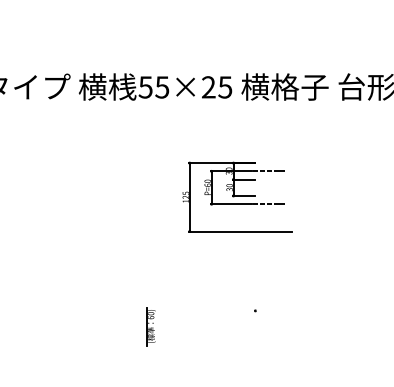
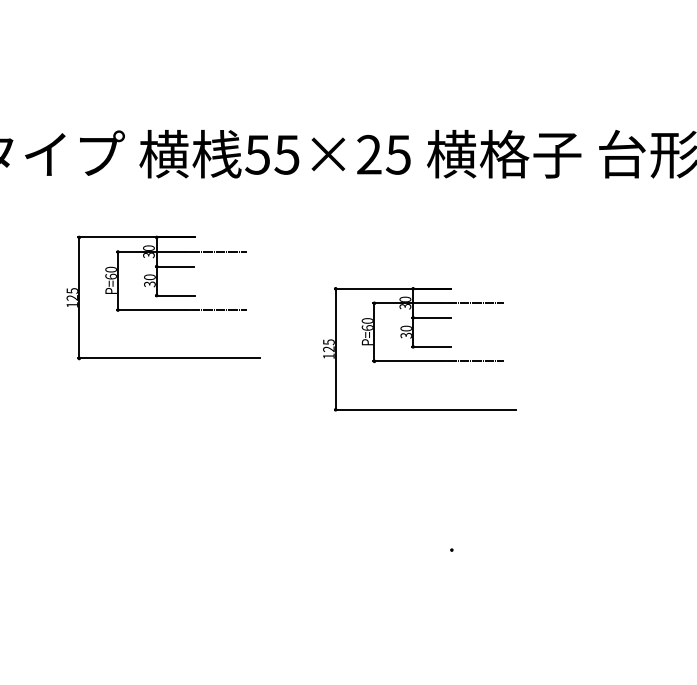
part: (92, 167) -> (163, 296), added
part: (150, 326) -> (266, 577), removed

